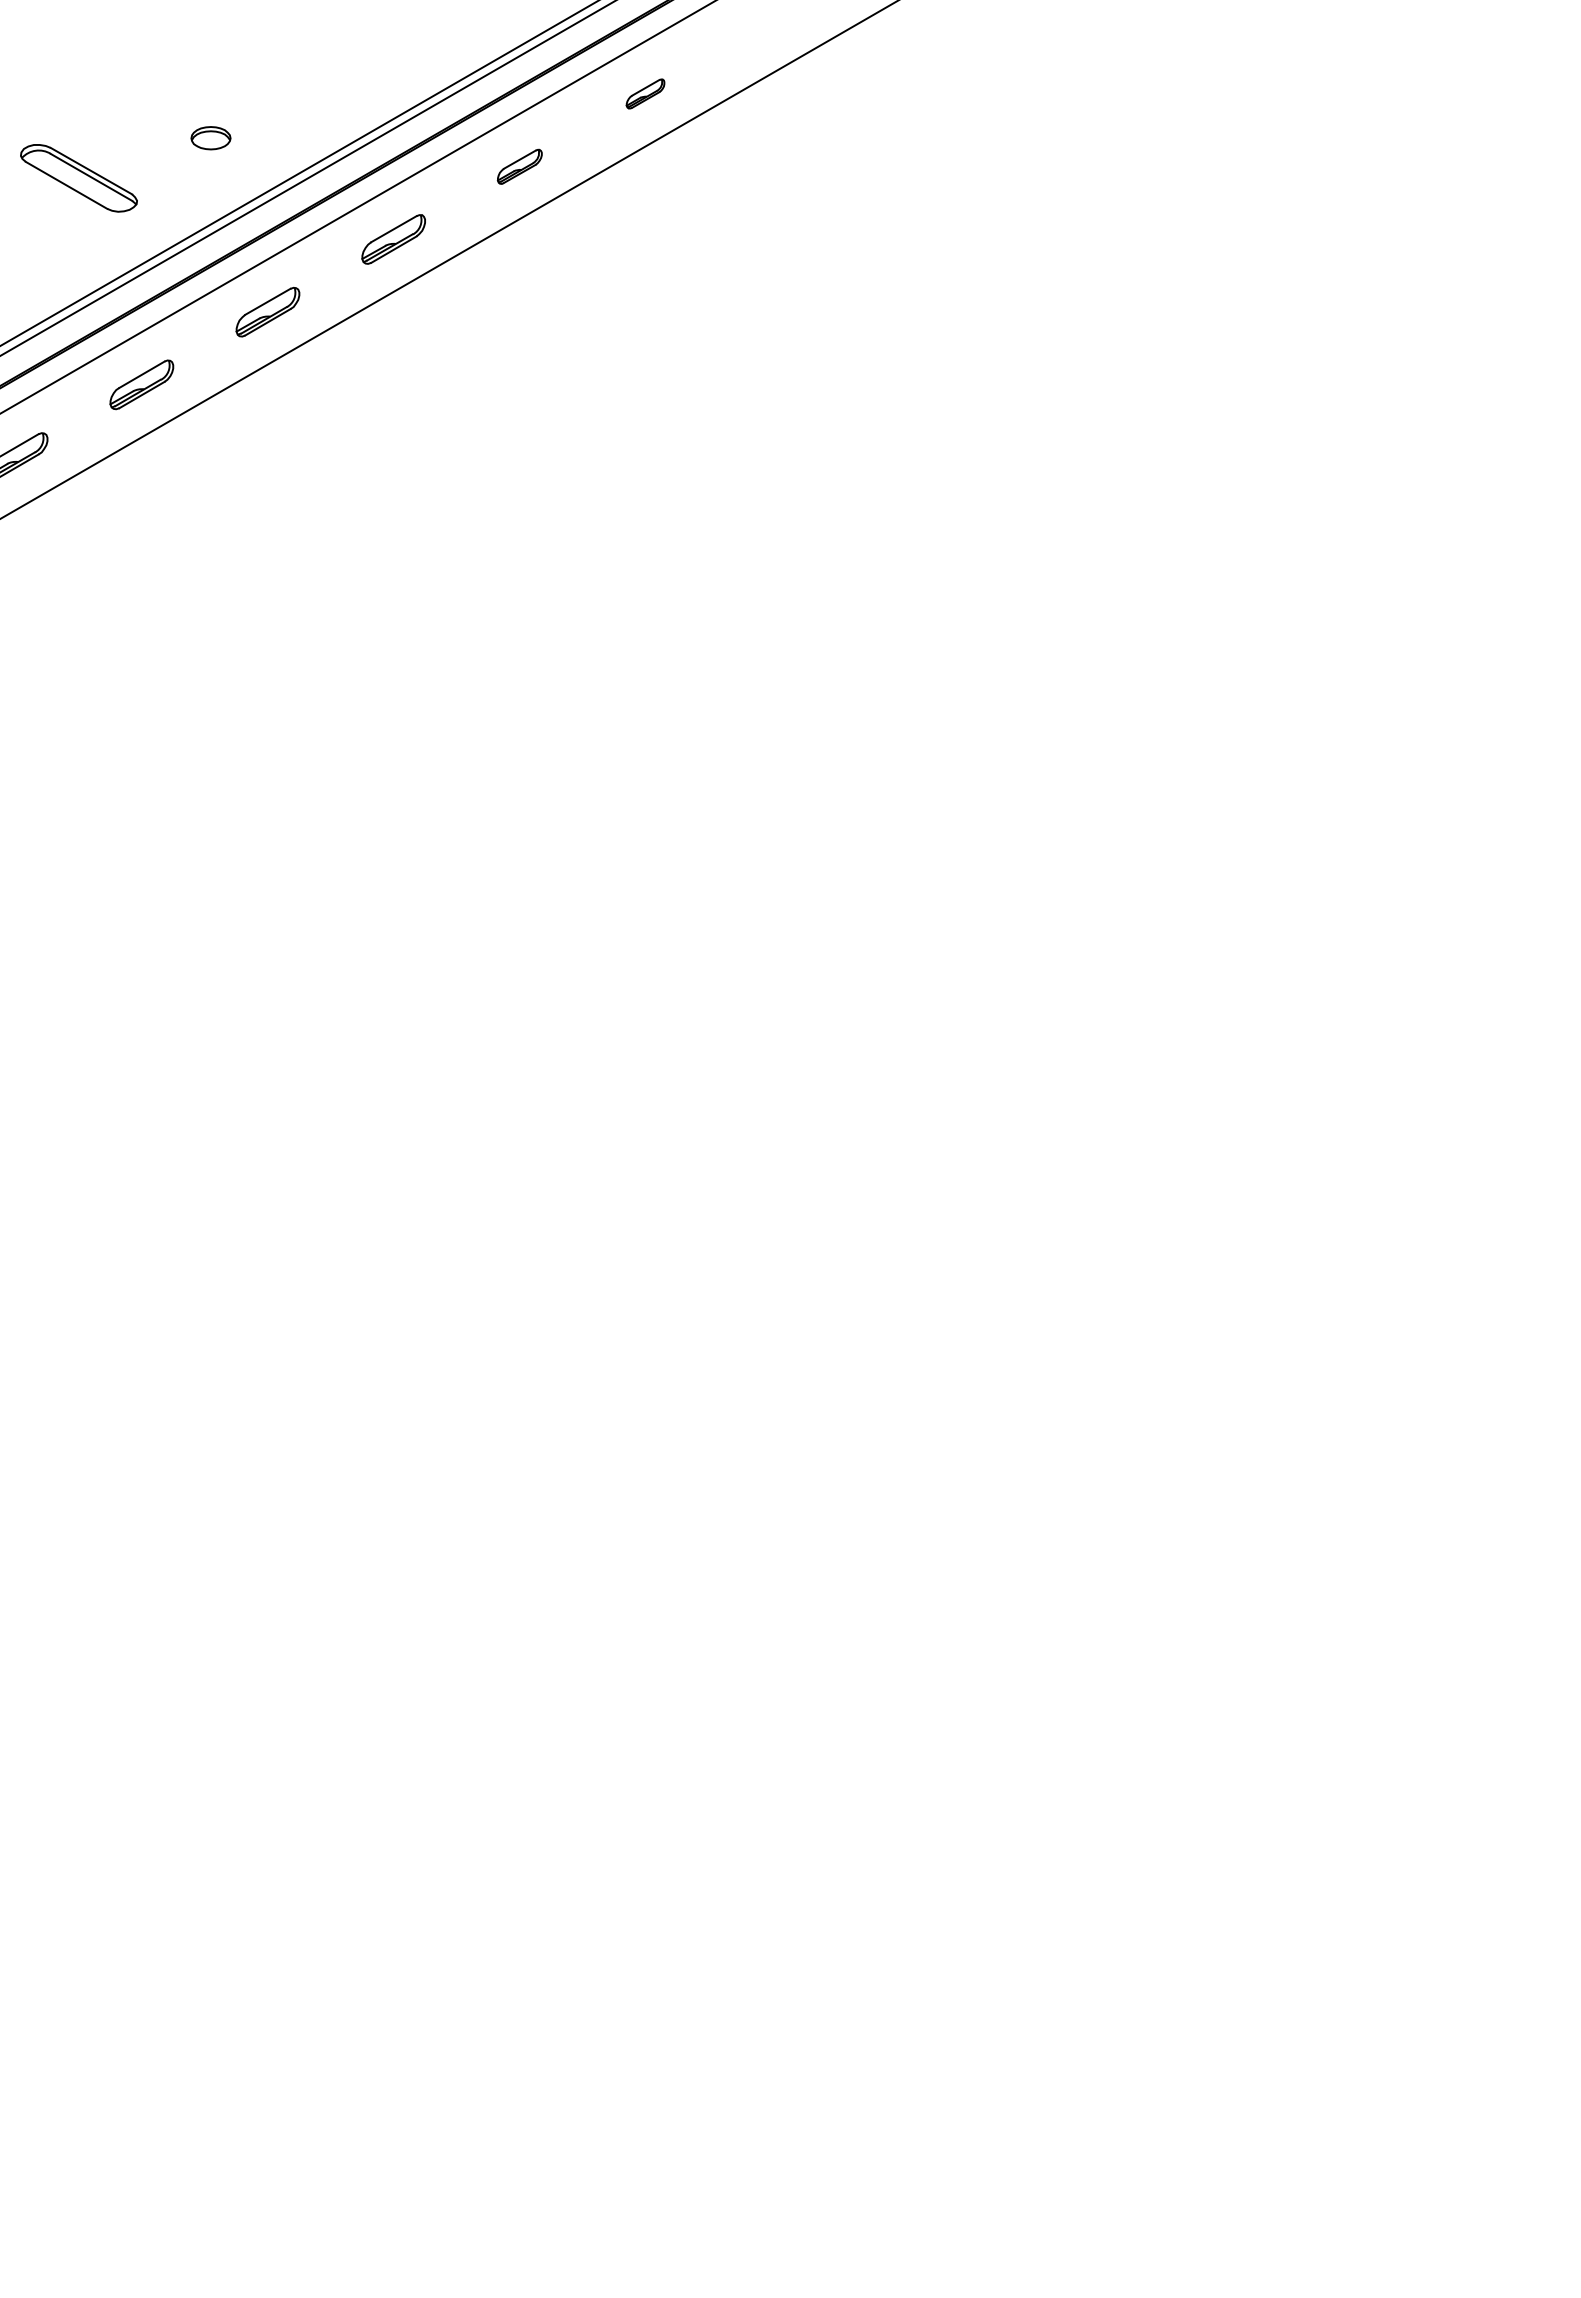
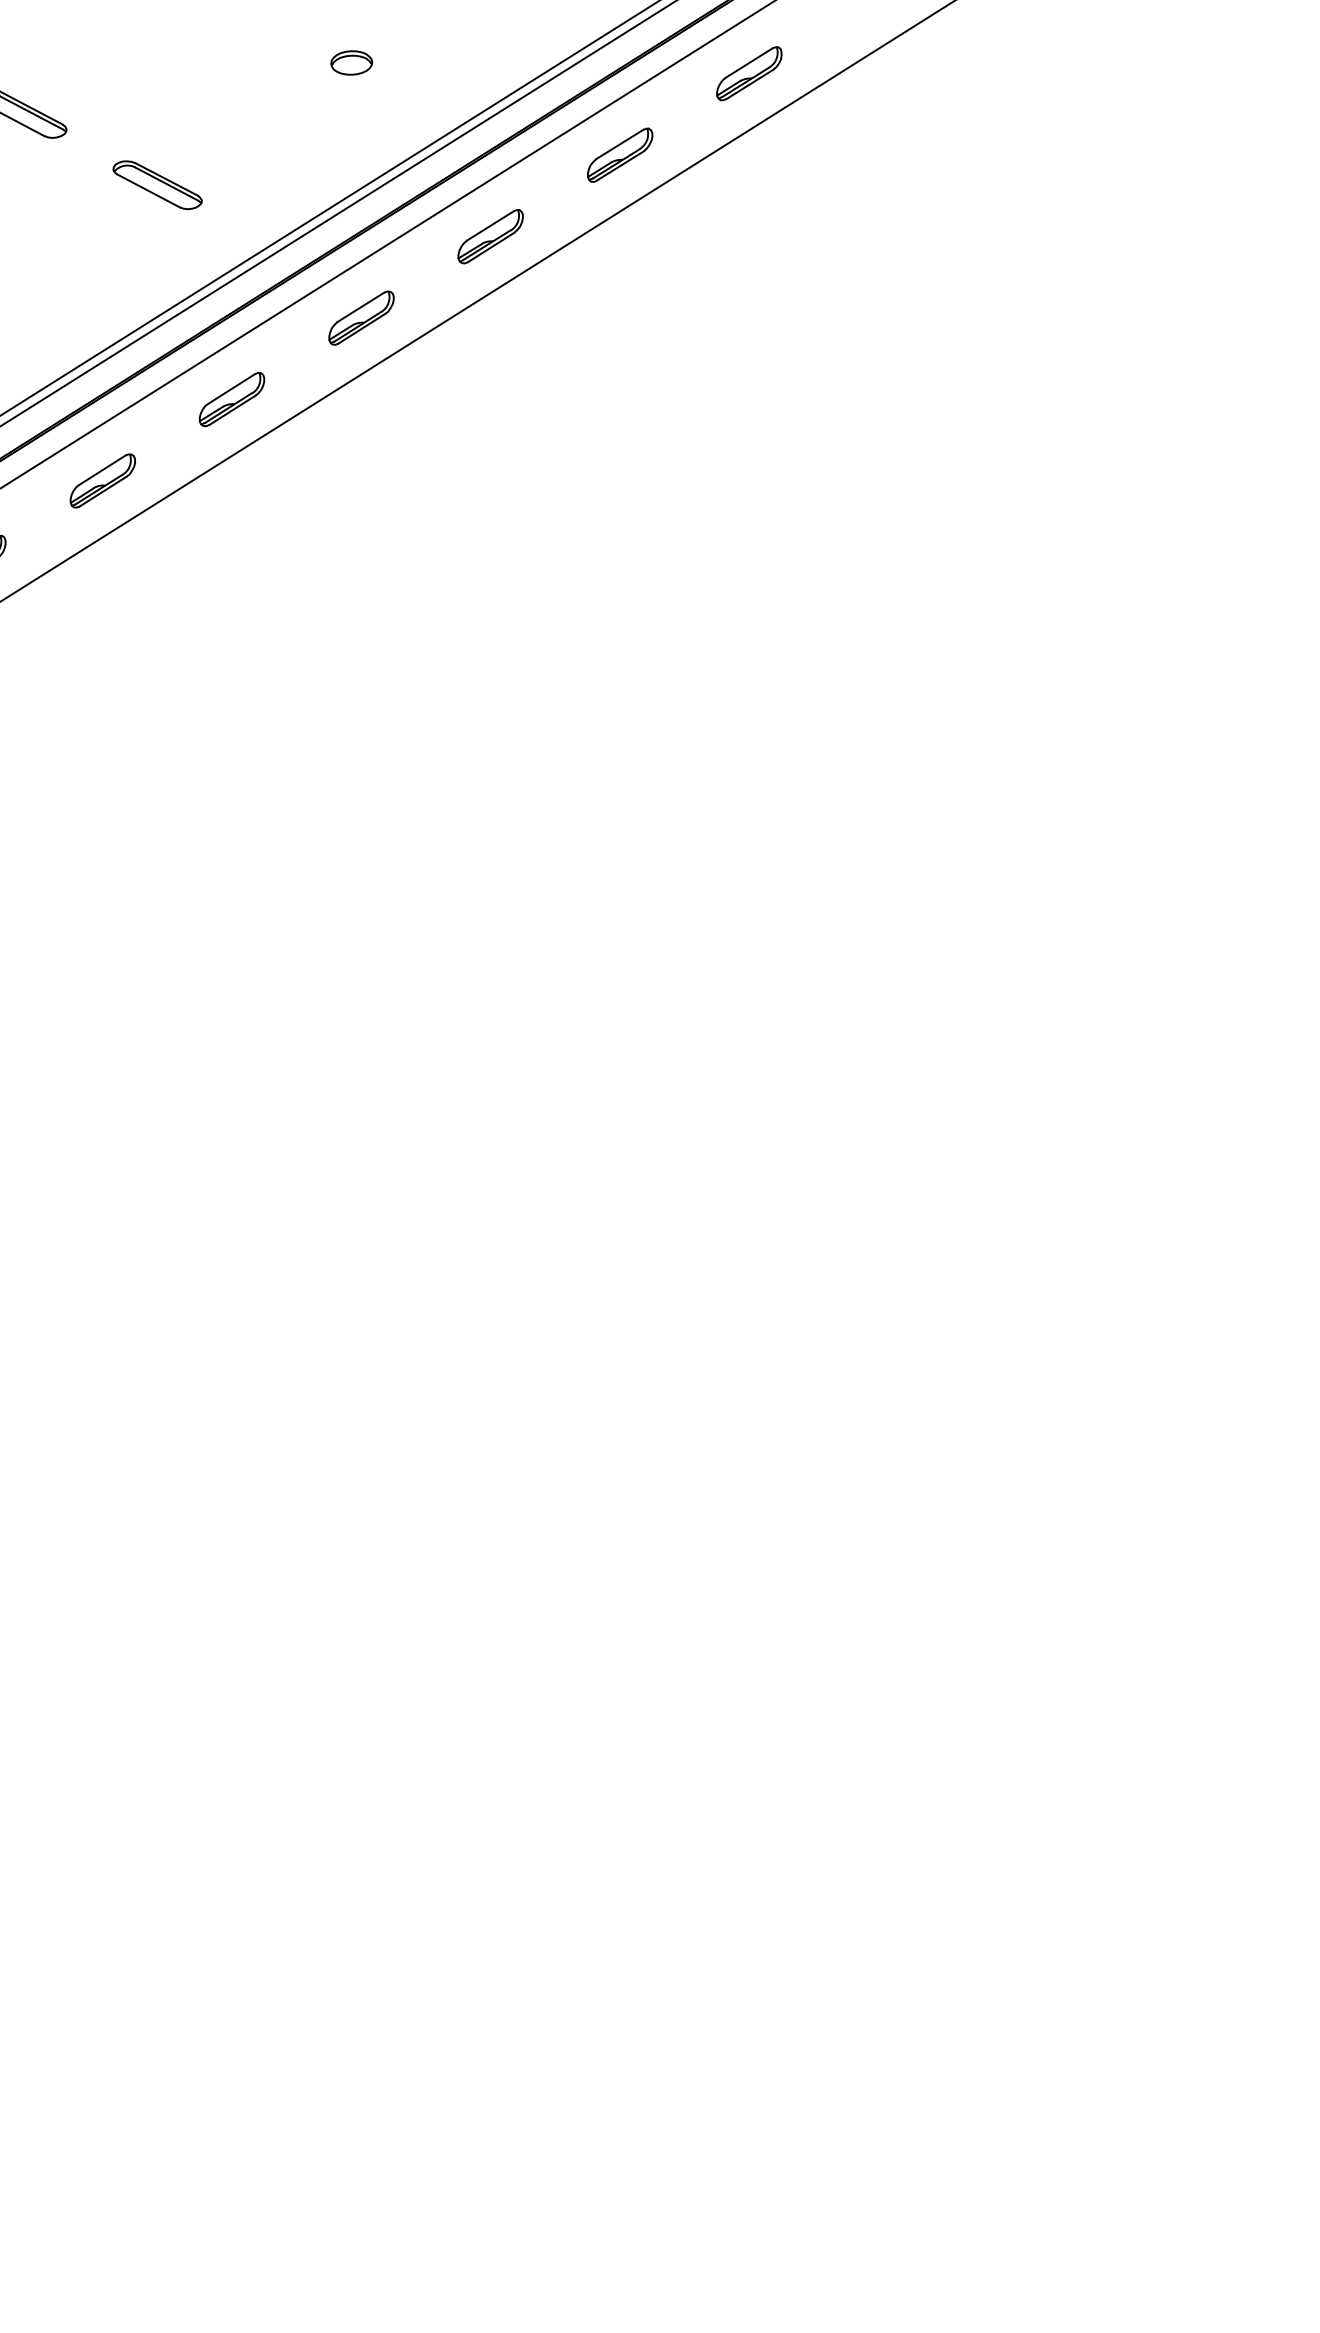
part: (645, 93) -> (749, 73), size x1.67
part: (210, 138) -> (351, 63), moved
part: (519, 166) -> (619, 154), size x1.43
part: (78, 178) -> (157, 185), size x0.71

